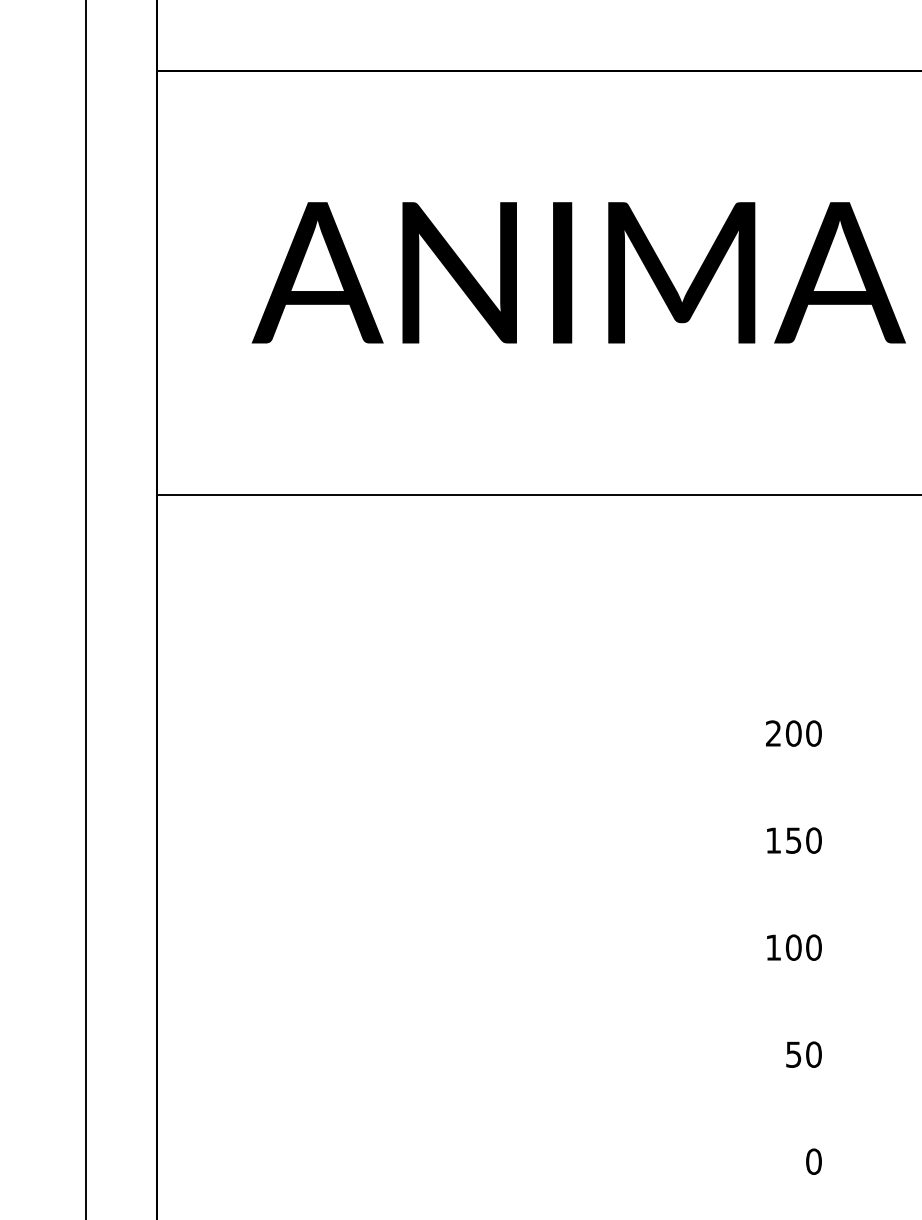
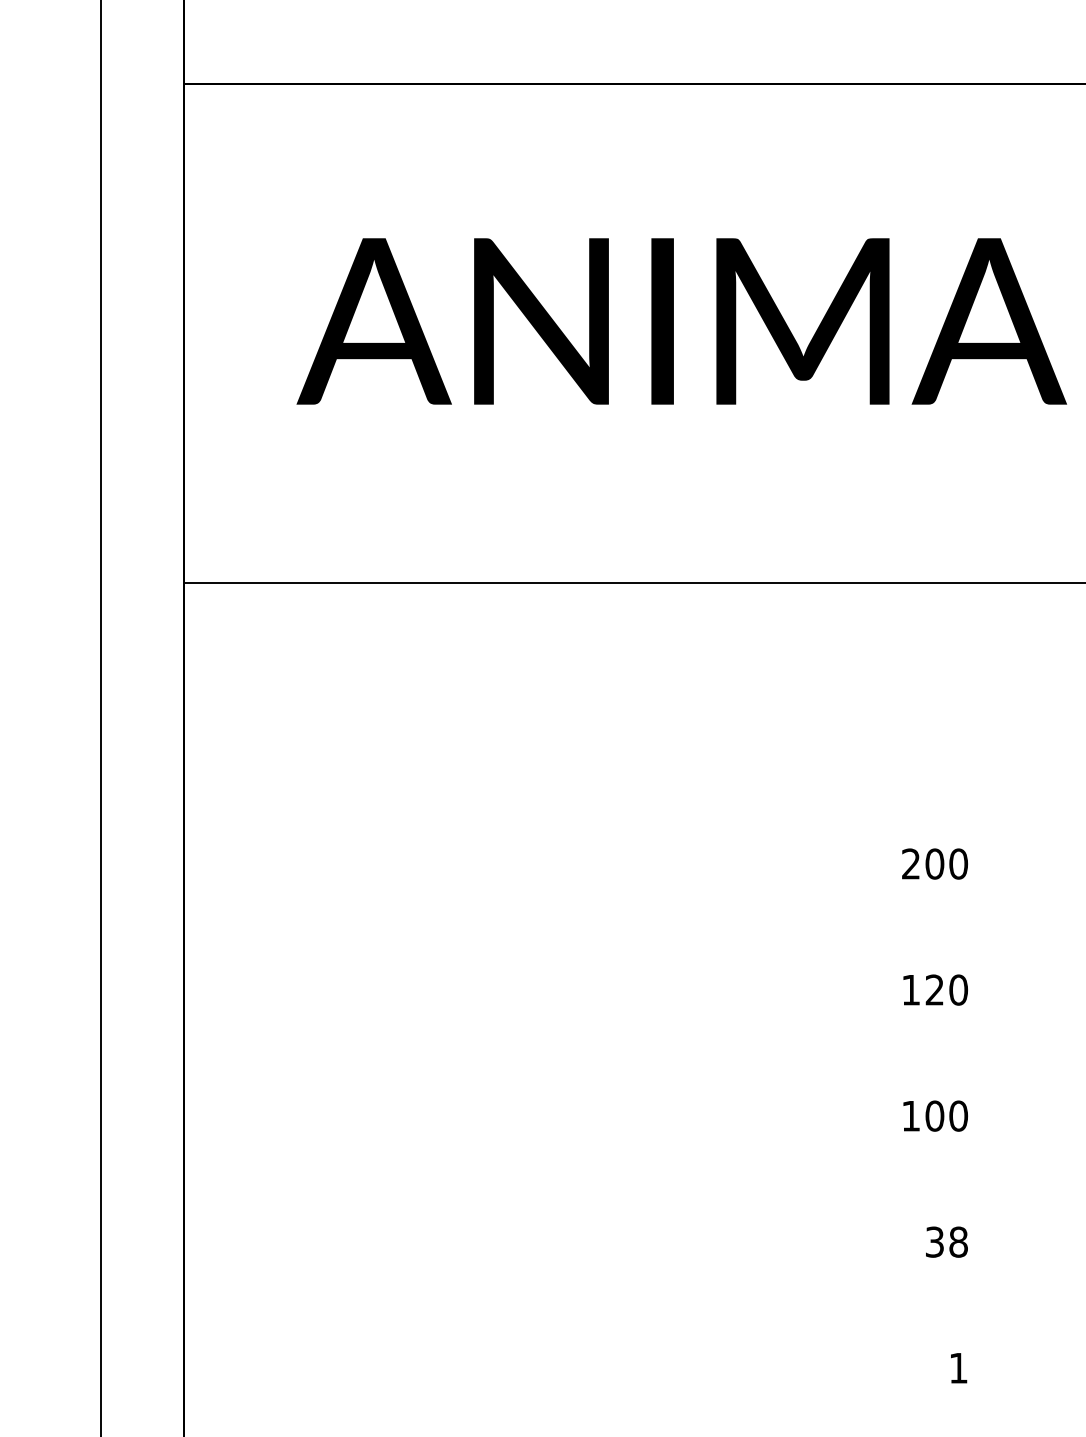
text: (793, 840) -> (934, 989), 150 -> 120
text: (804, 1054) -> (947, 1241), 50 -> 38
text: (813, 1161) -> (958, 1367), 0 -> 1

